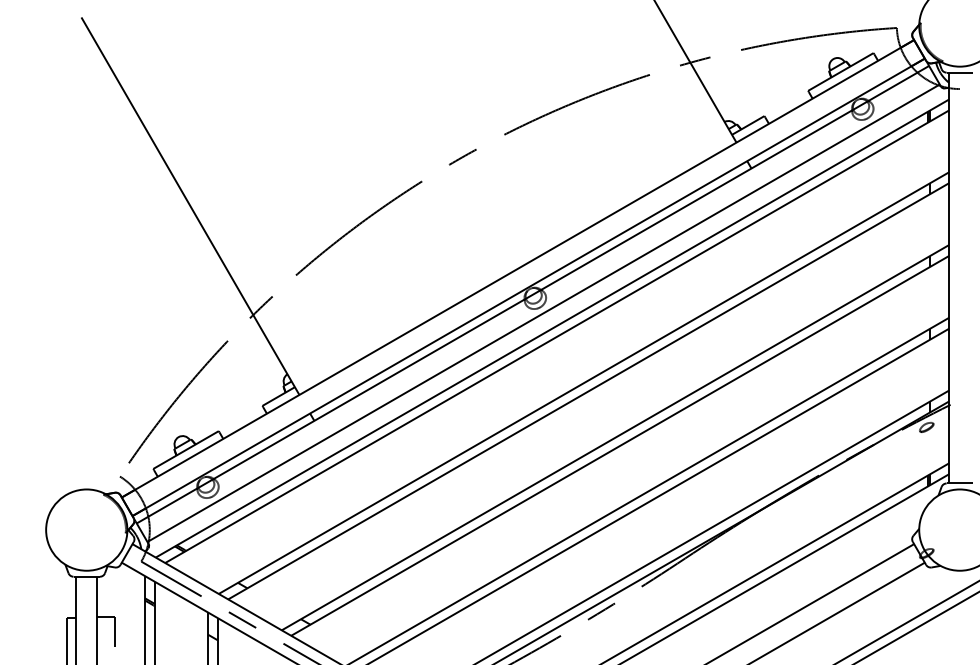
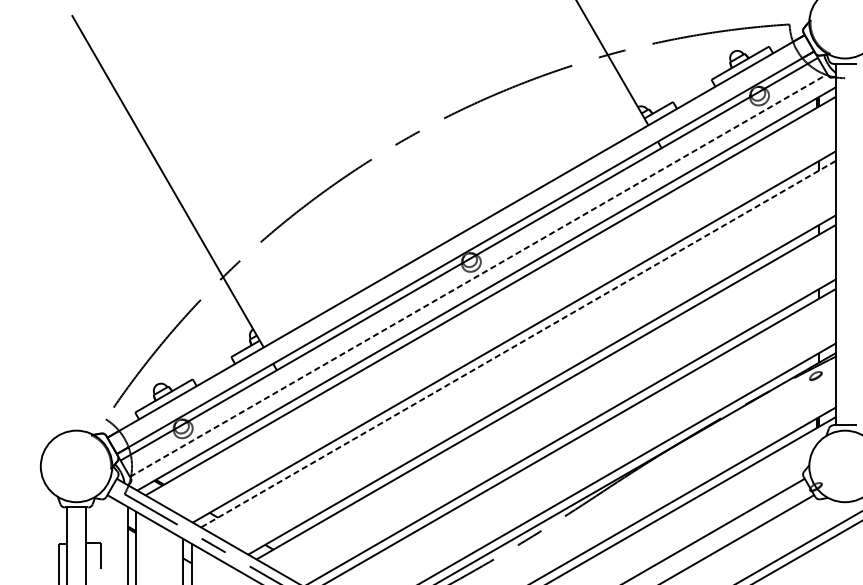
line: (544, 313) -> (479, 275), solid -> dashed
line: (588, 391) -> (518, 344), solid -> dashed

